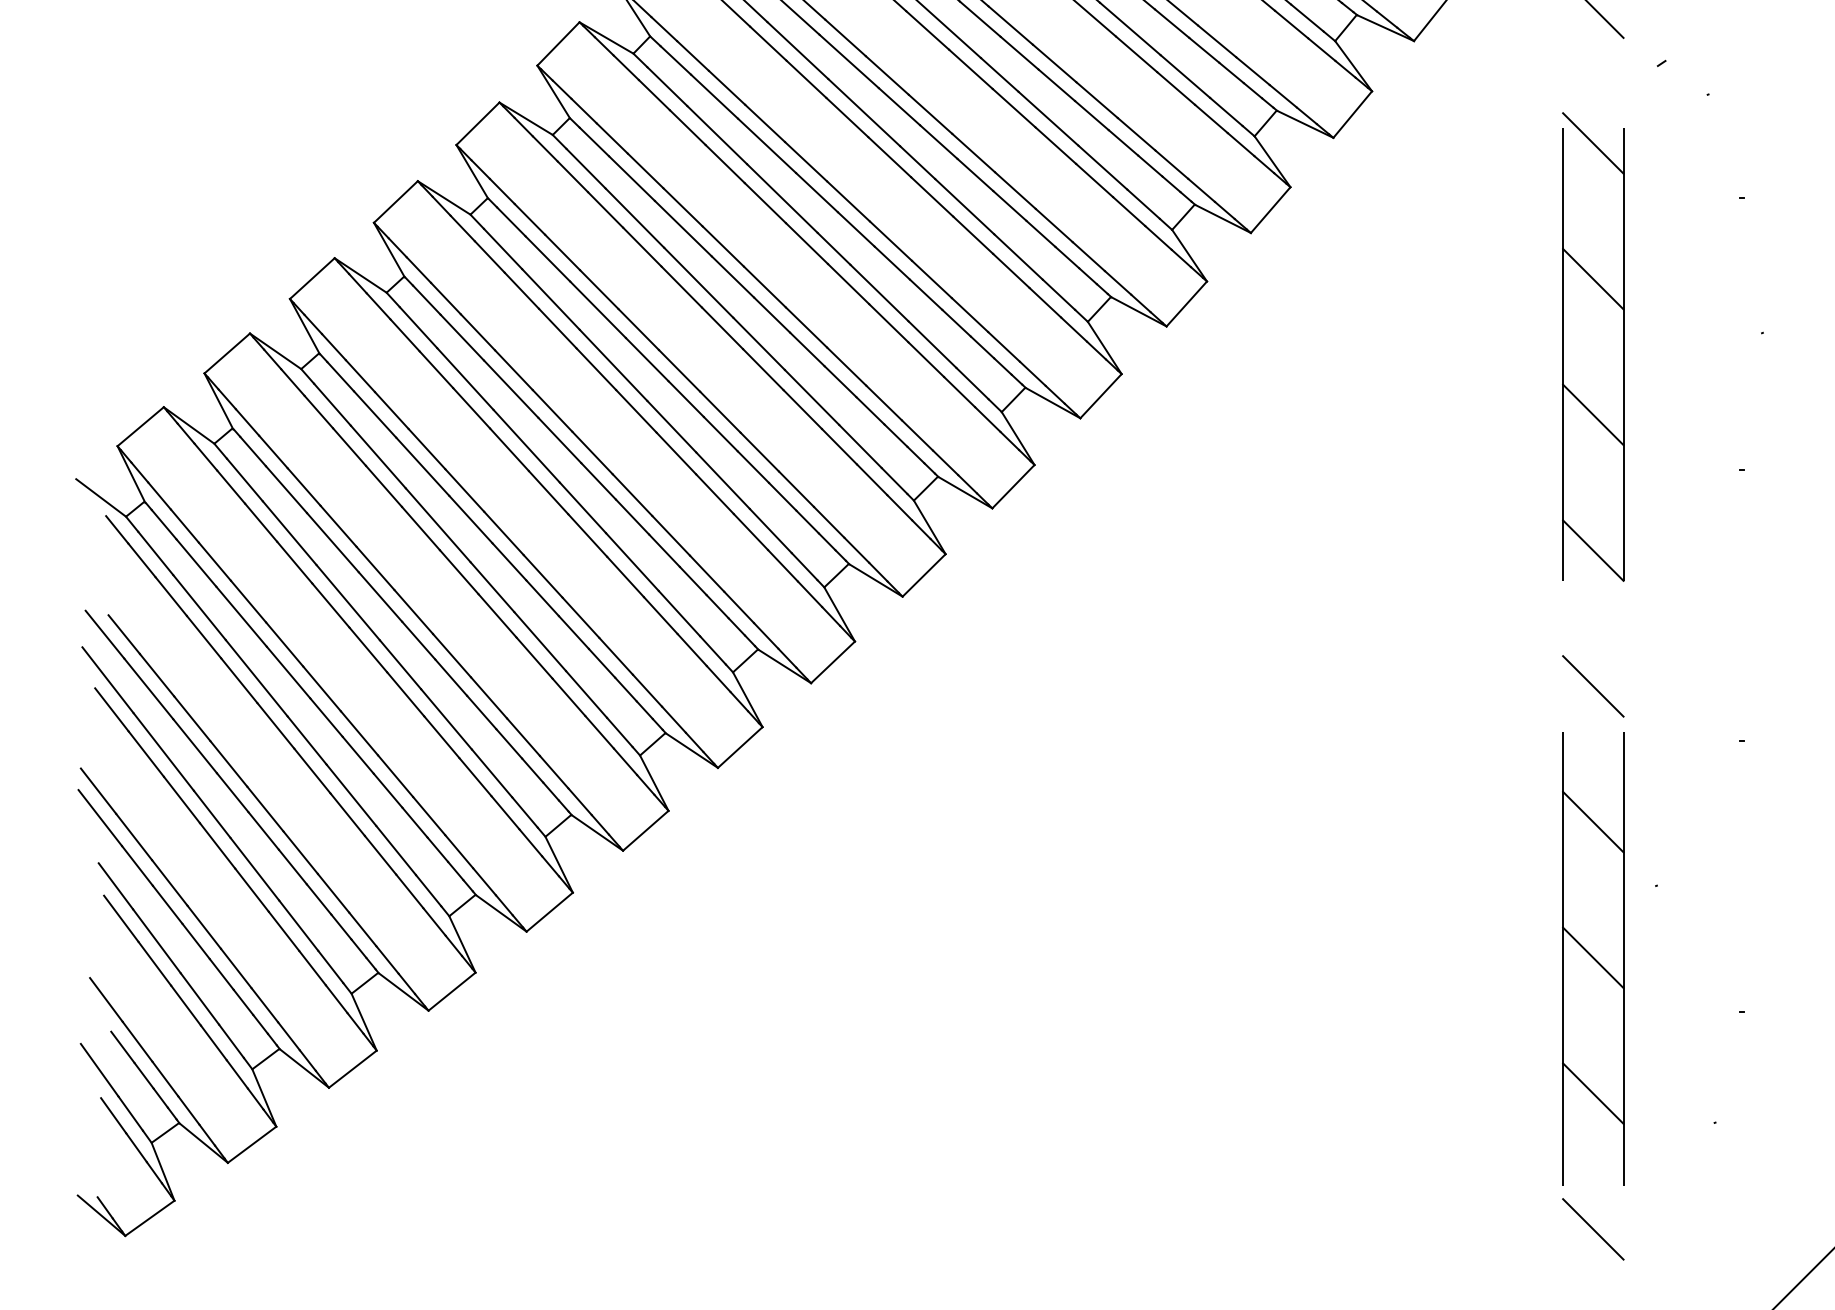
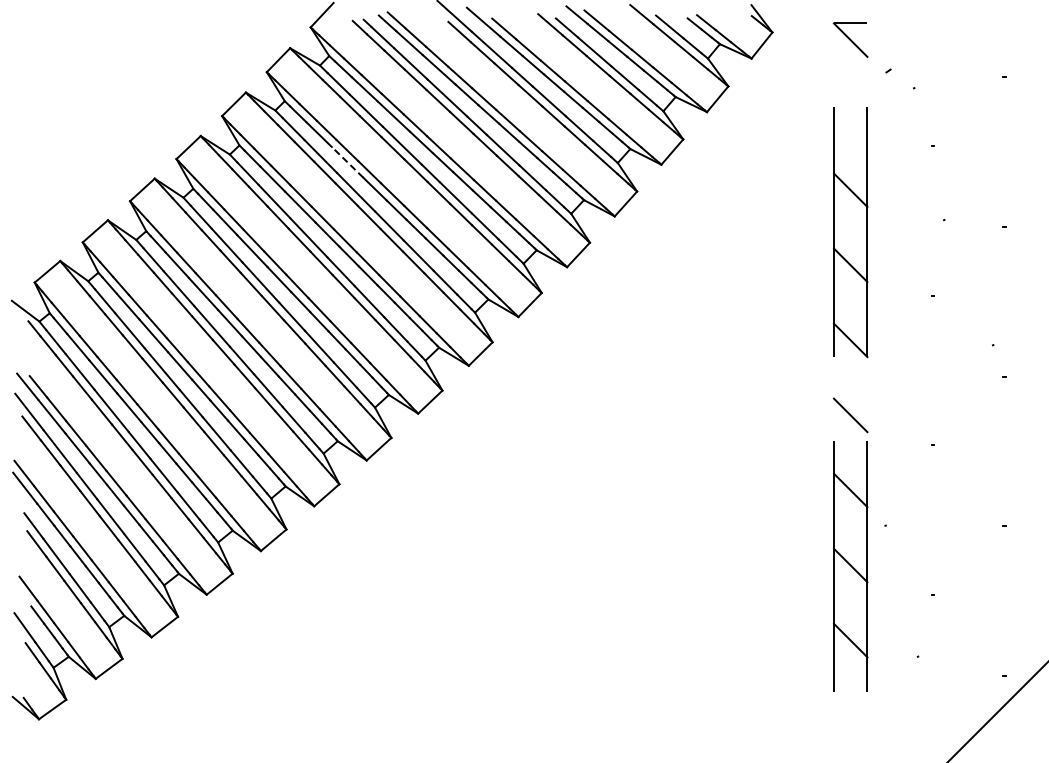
line: (1592, 142) -> (850, 114), removed
line: (683, 228) -> (347, 162), solid -> dashed
line: (1592, 1229) -> (850, 715), removed

